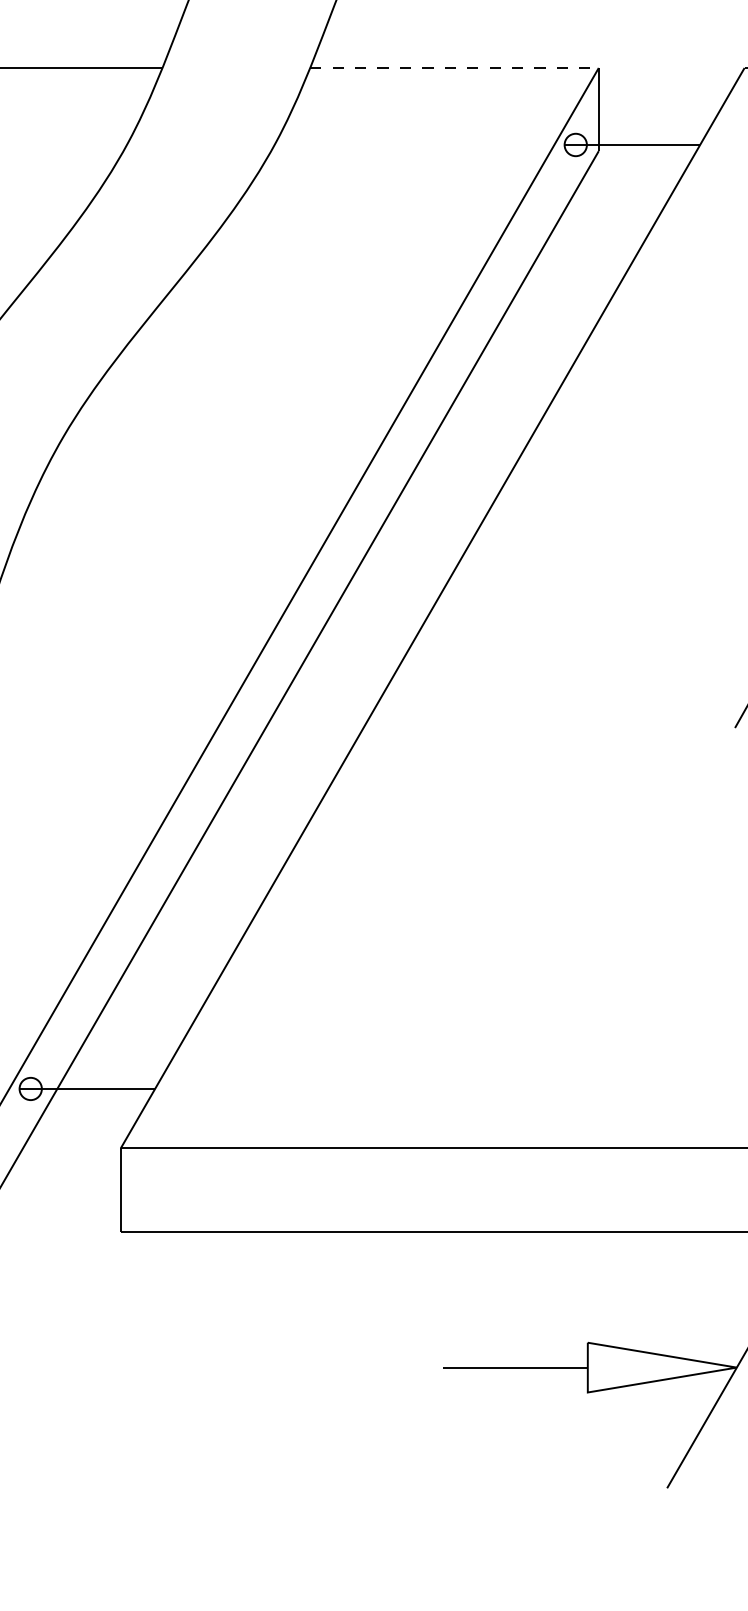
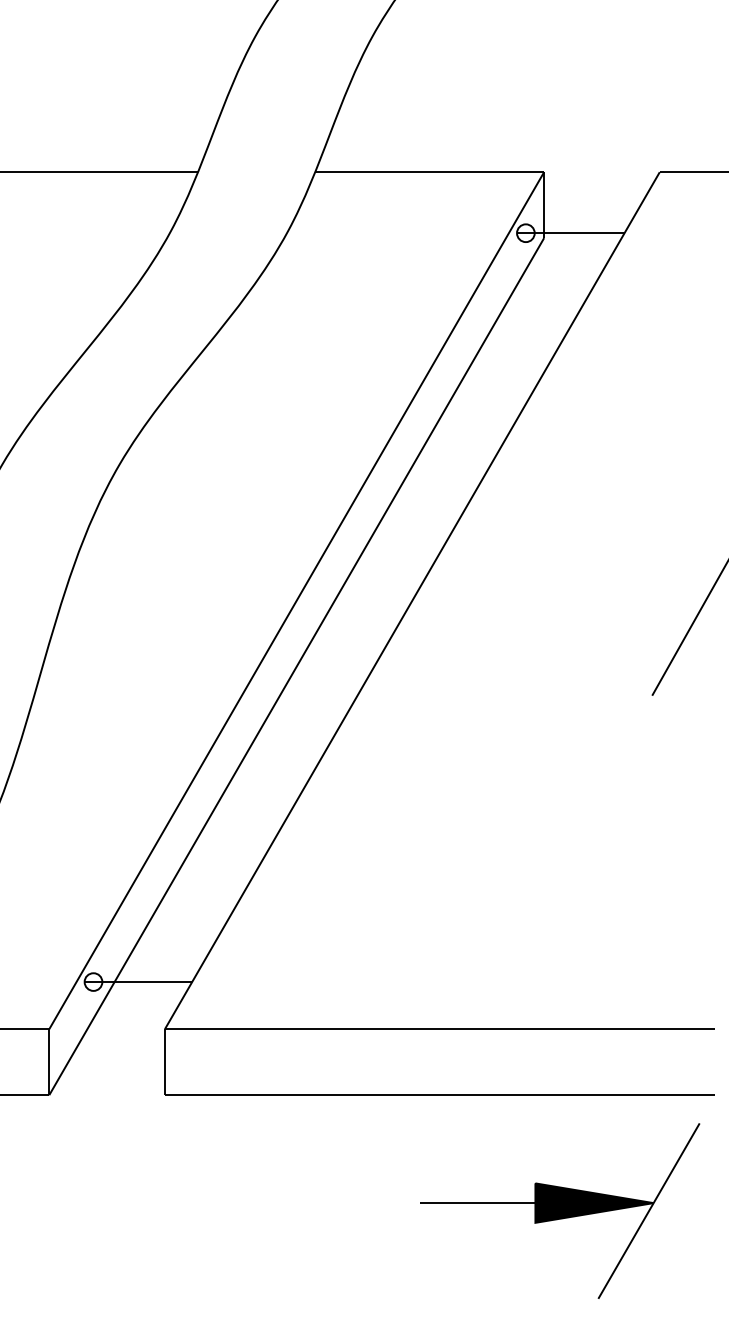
line: (455, 68) -> (430, 172), dashed -> solid
fill: (662, 1366) -> (594, 1202), added

